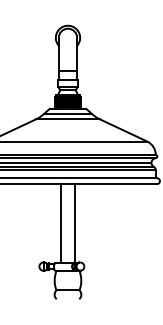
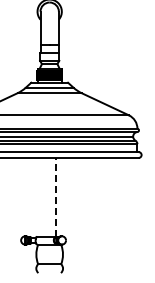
line: (74, 222) -> (56, 196), solid -> dashed
line: (61, 223) -> (43, 197), removed

